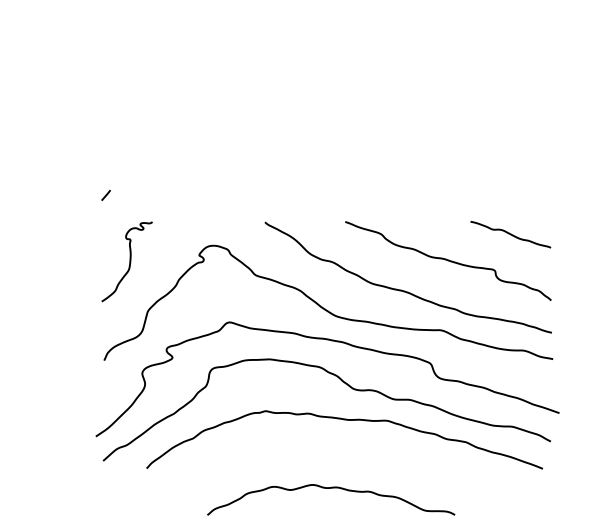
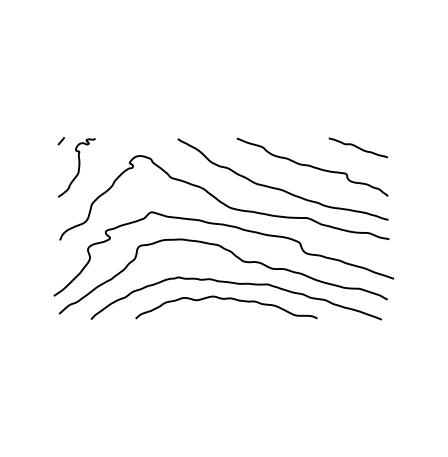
line: (104, 195) -> (60, 141), moved
curve: (331, 488) -> (226, 299), moved

